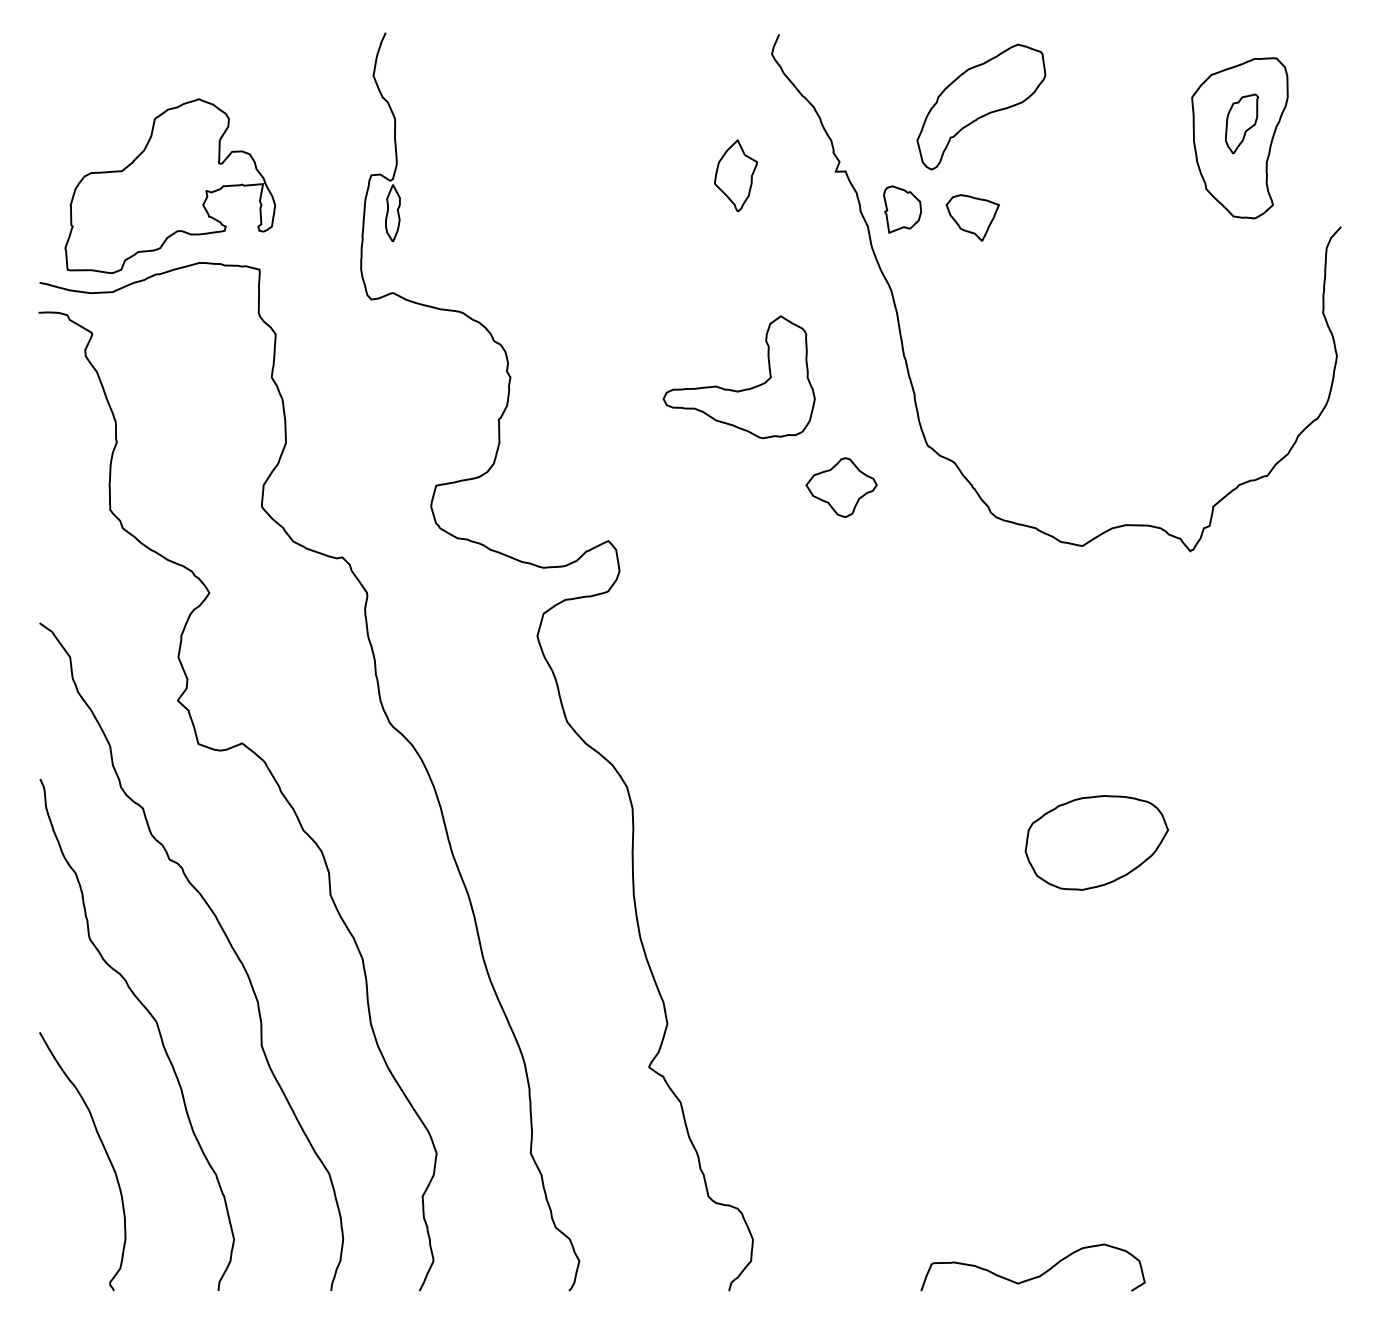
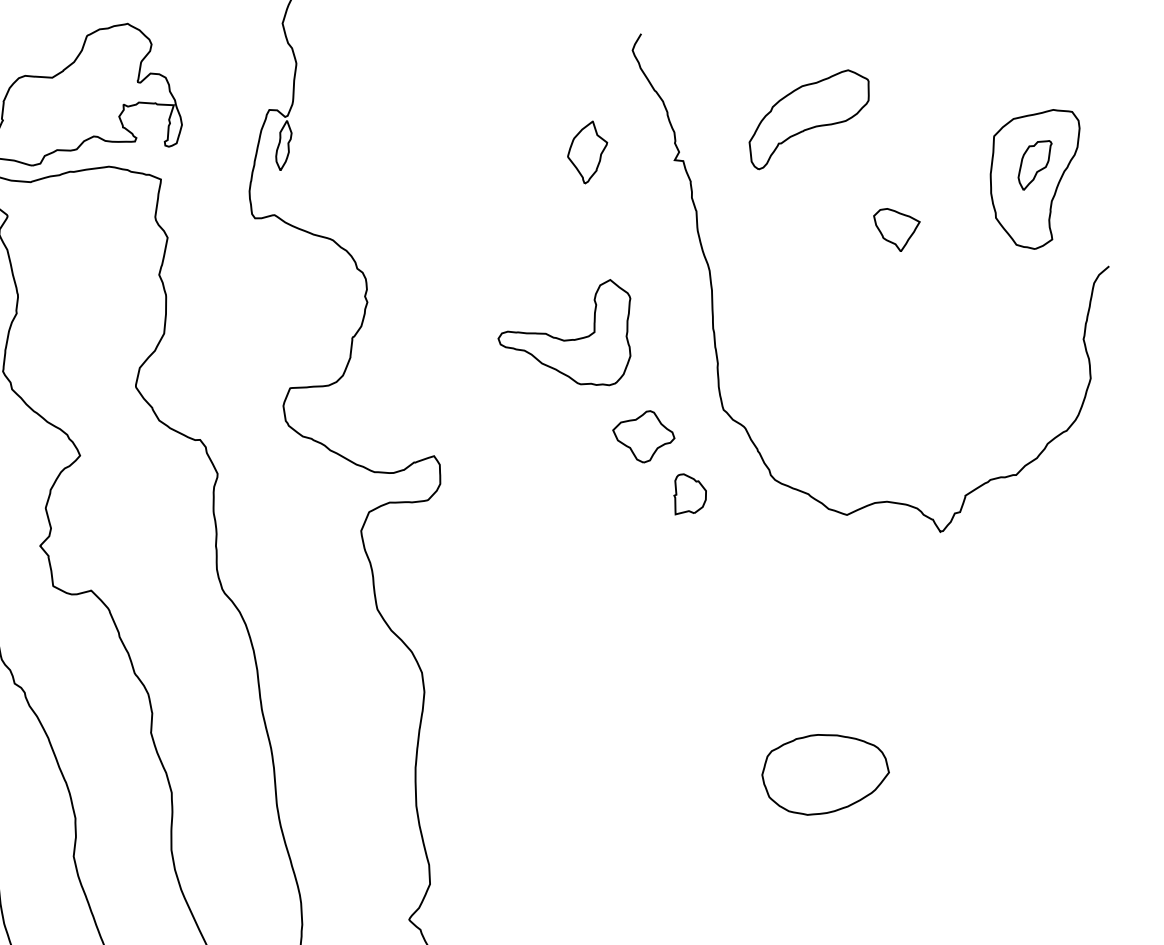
part: (902, 209) -> (689, 495), moved
part: (972, 217) -> (895, 229), moved

